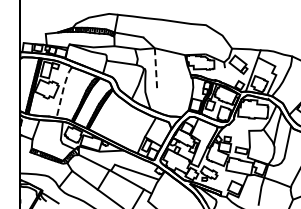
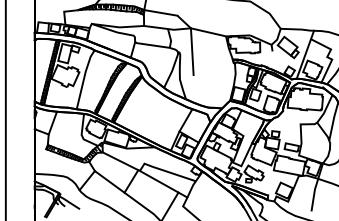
line: (156, 68) -> (192, 51), dashed -> solid
line: (63, 91) -> (84, 78), dashed -> solid

